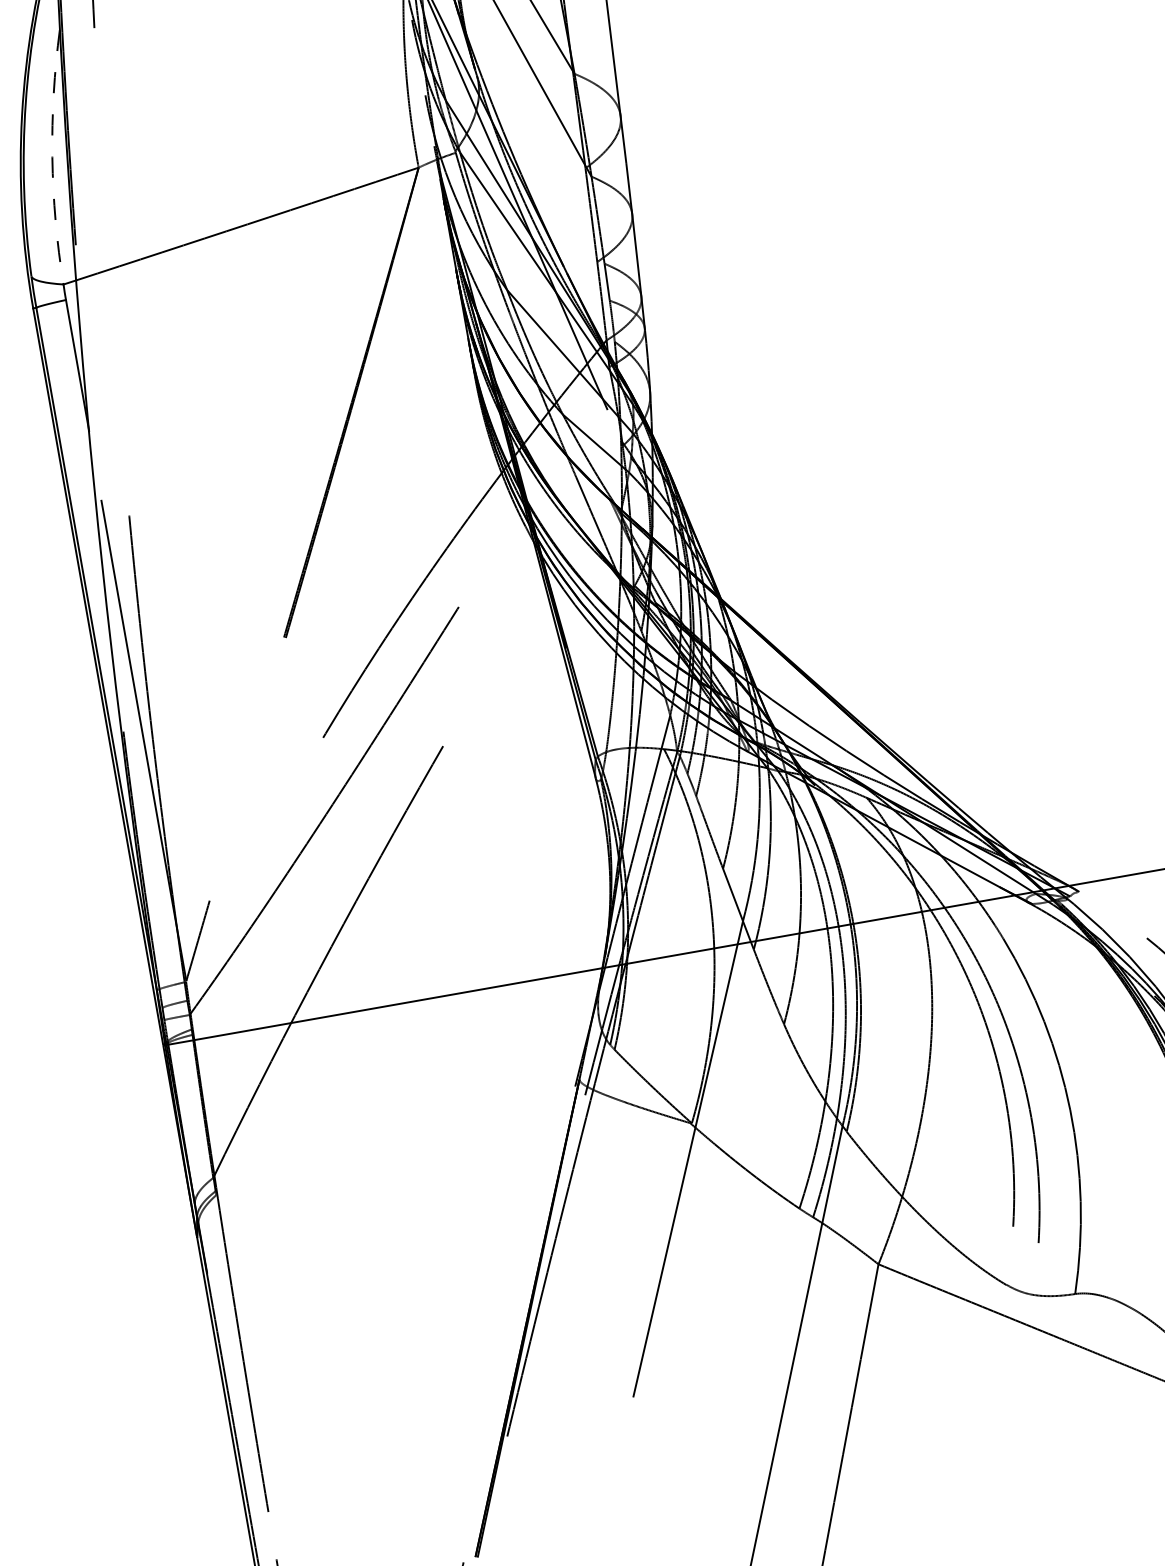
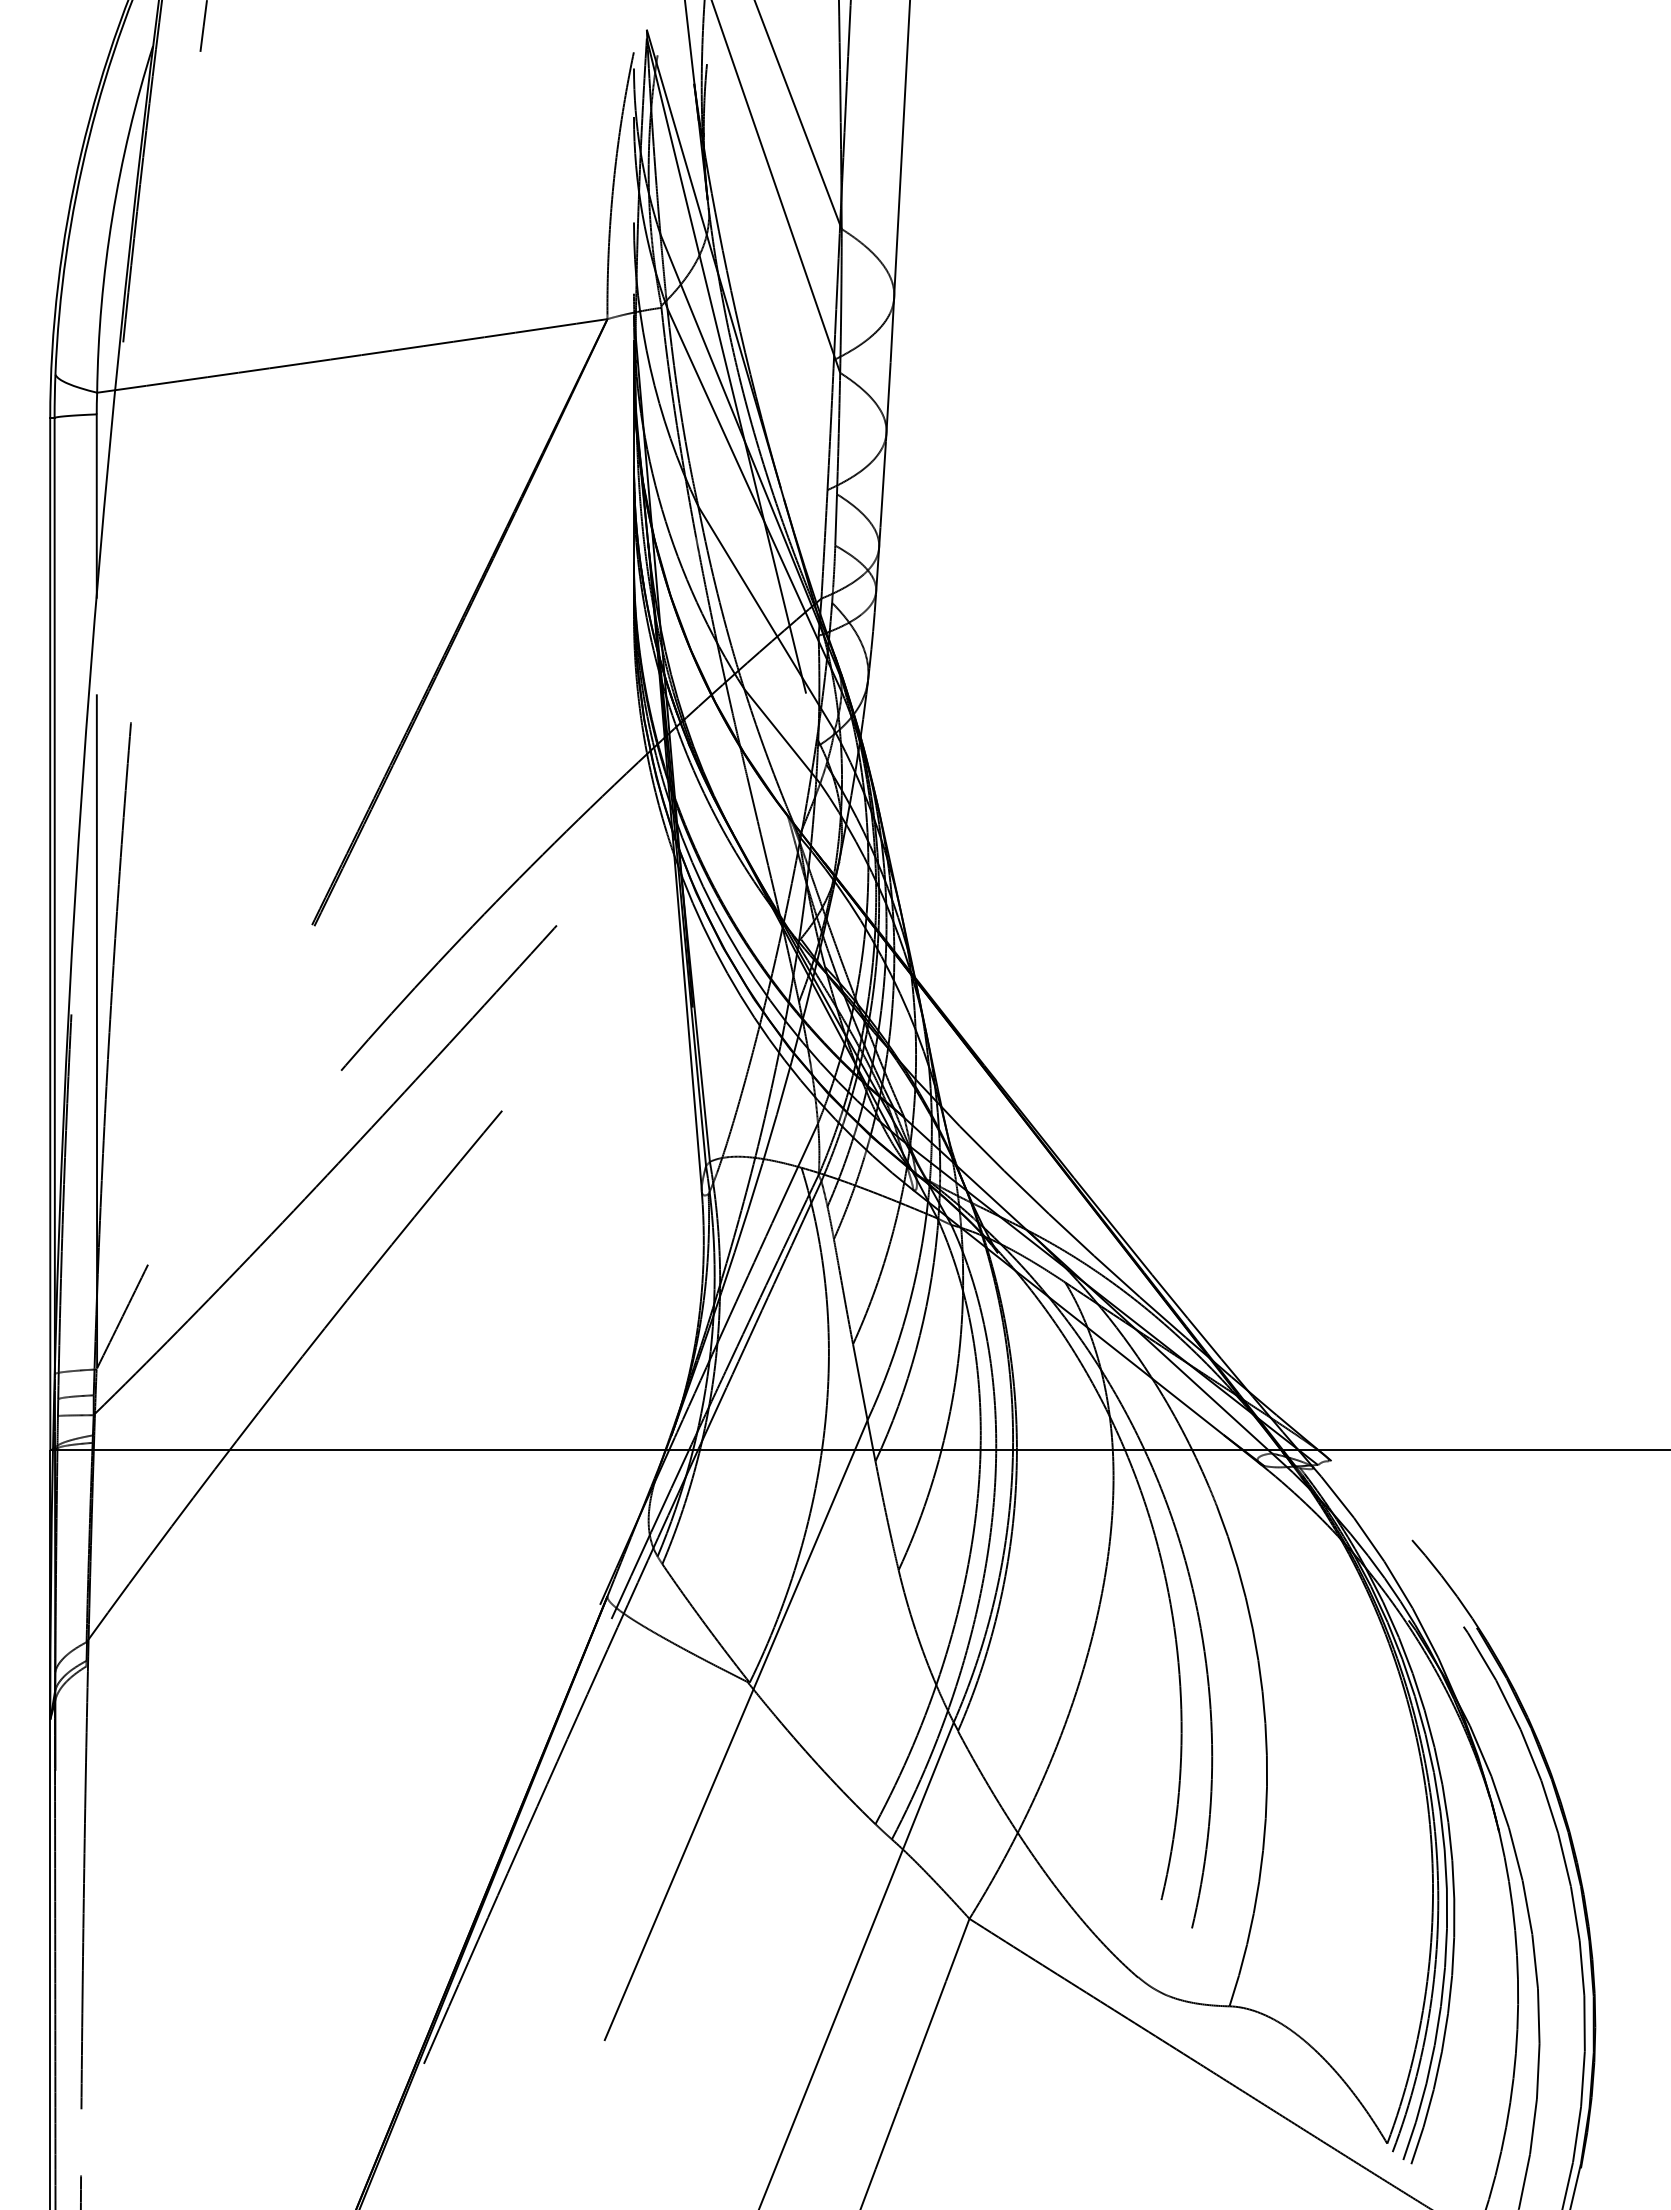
arc: (52, 157) -> (112, 217), dashed -> solid

